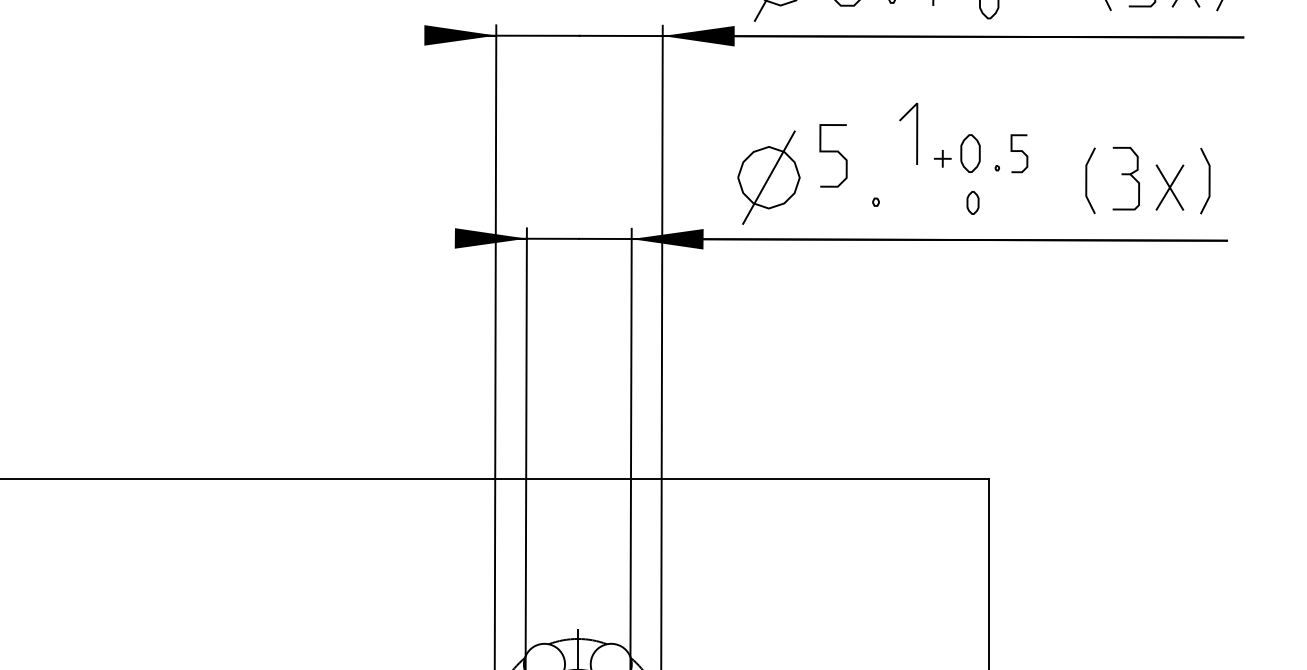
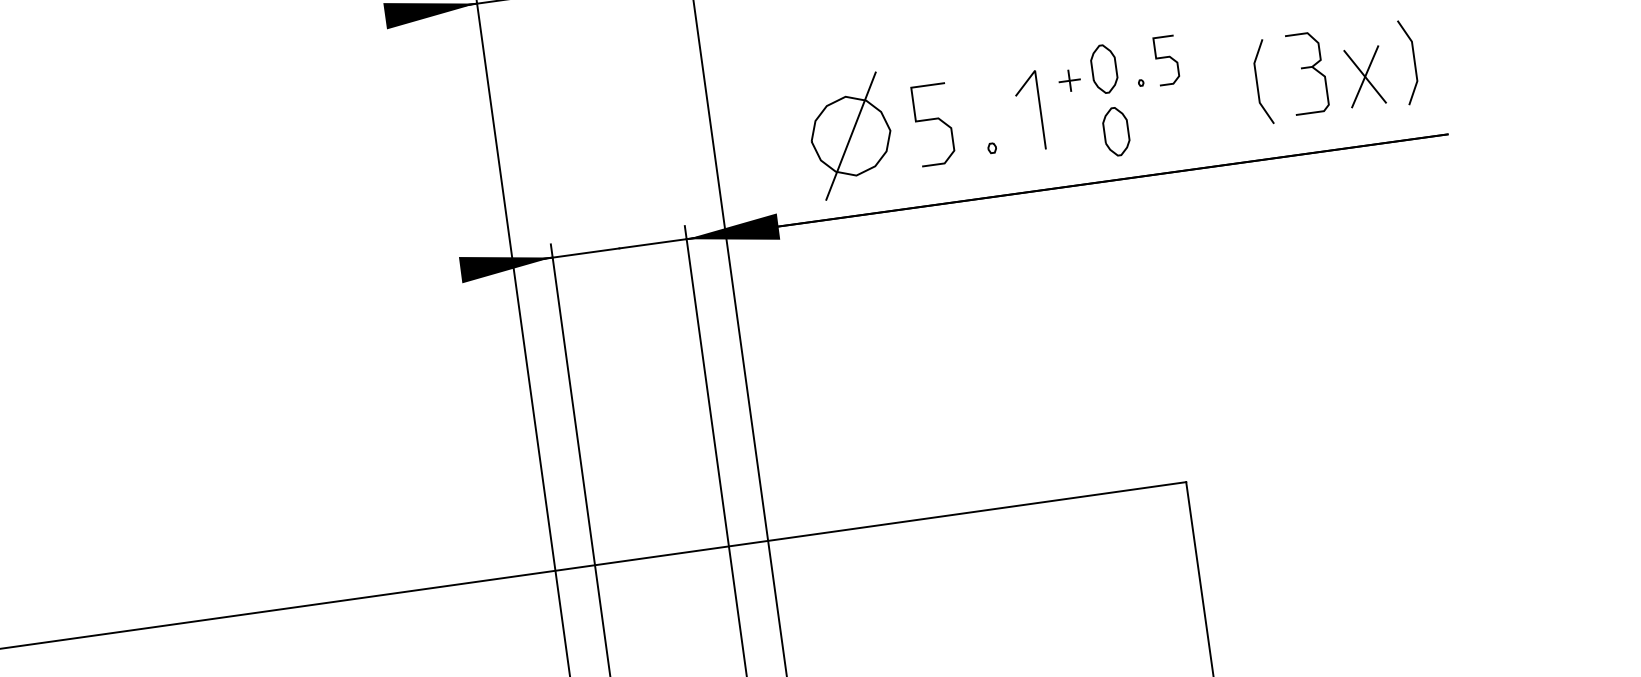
line: (916, 133) -> (1039, 109), moved
curve: (833, 152) -> (932, 120), moved
part: (972, 202) -> (1115, 131), size x1.67

